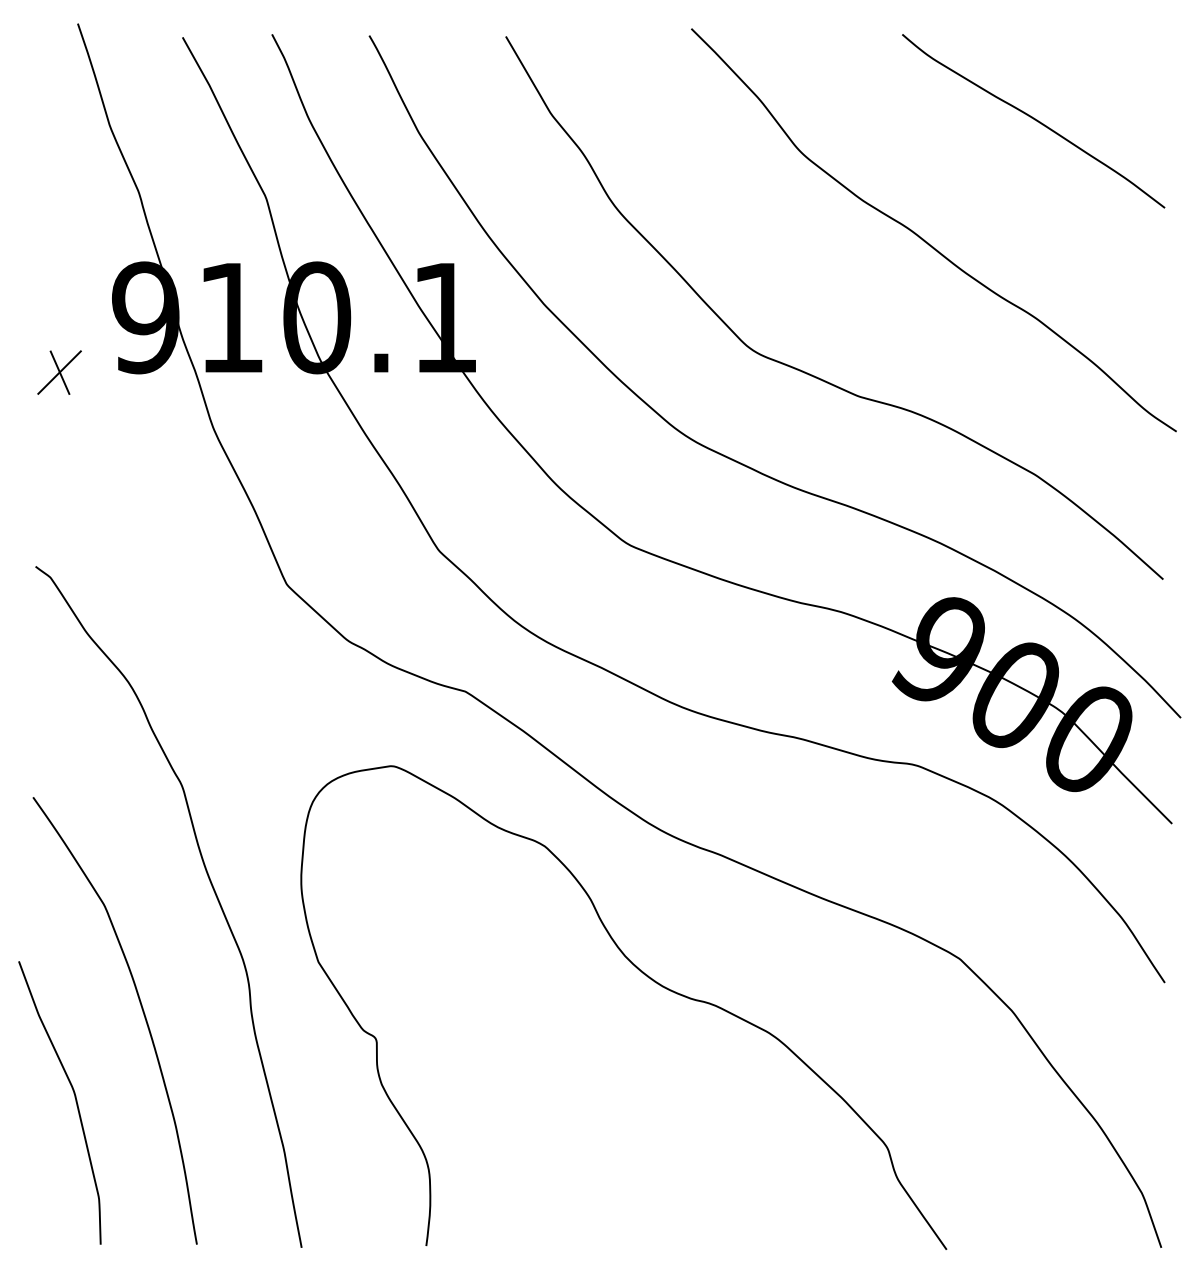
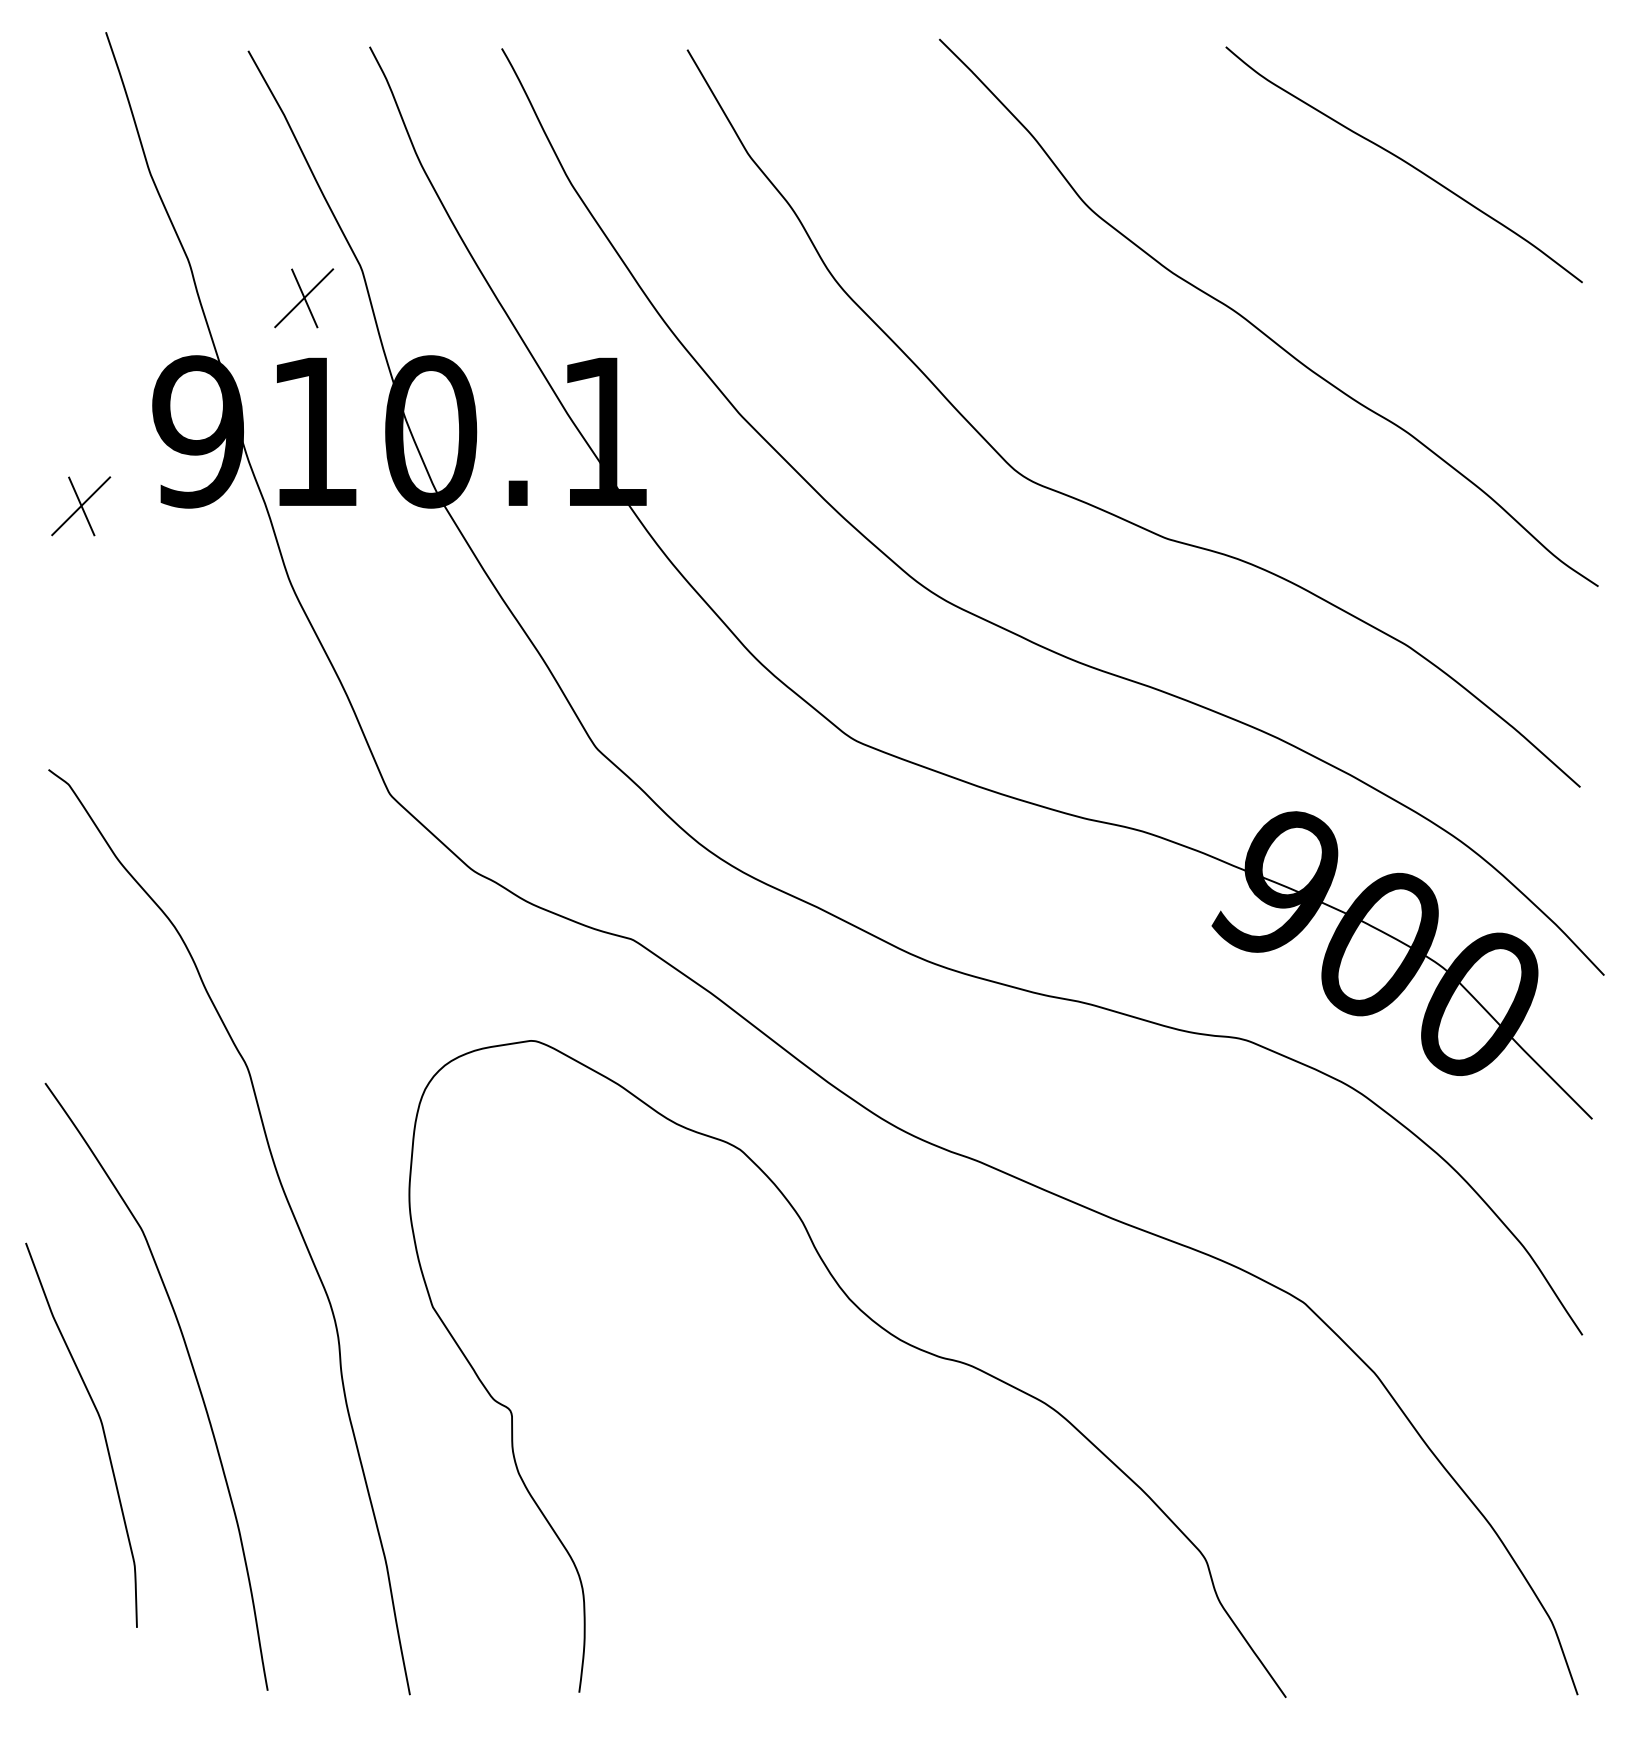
part: (224, 219) -> (304, 298), added
curve: (75, 1100) -> (102, 1431), moved

